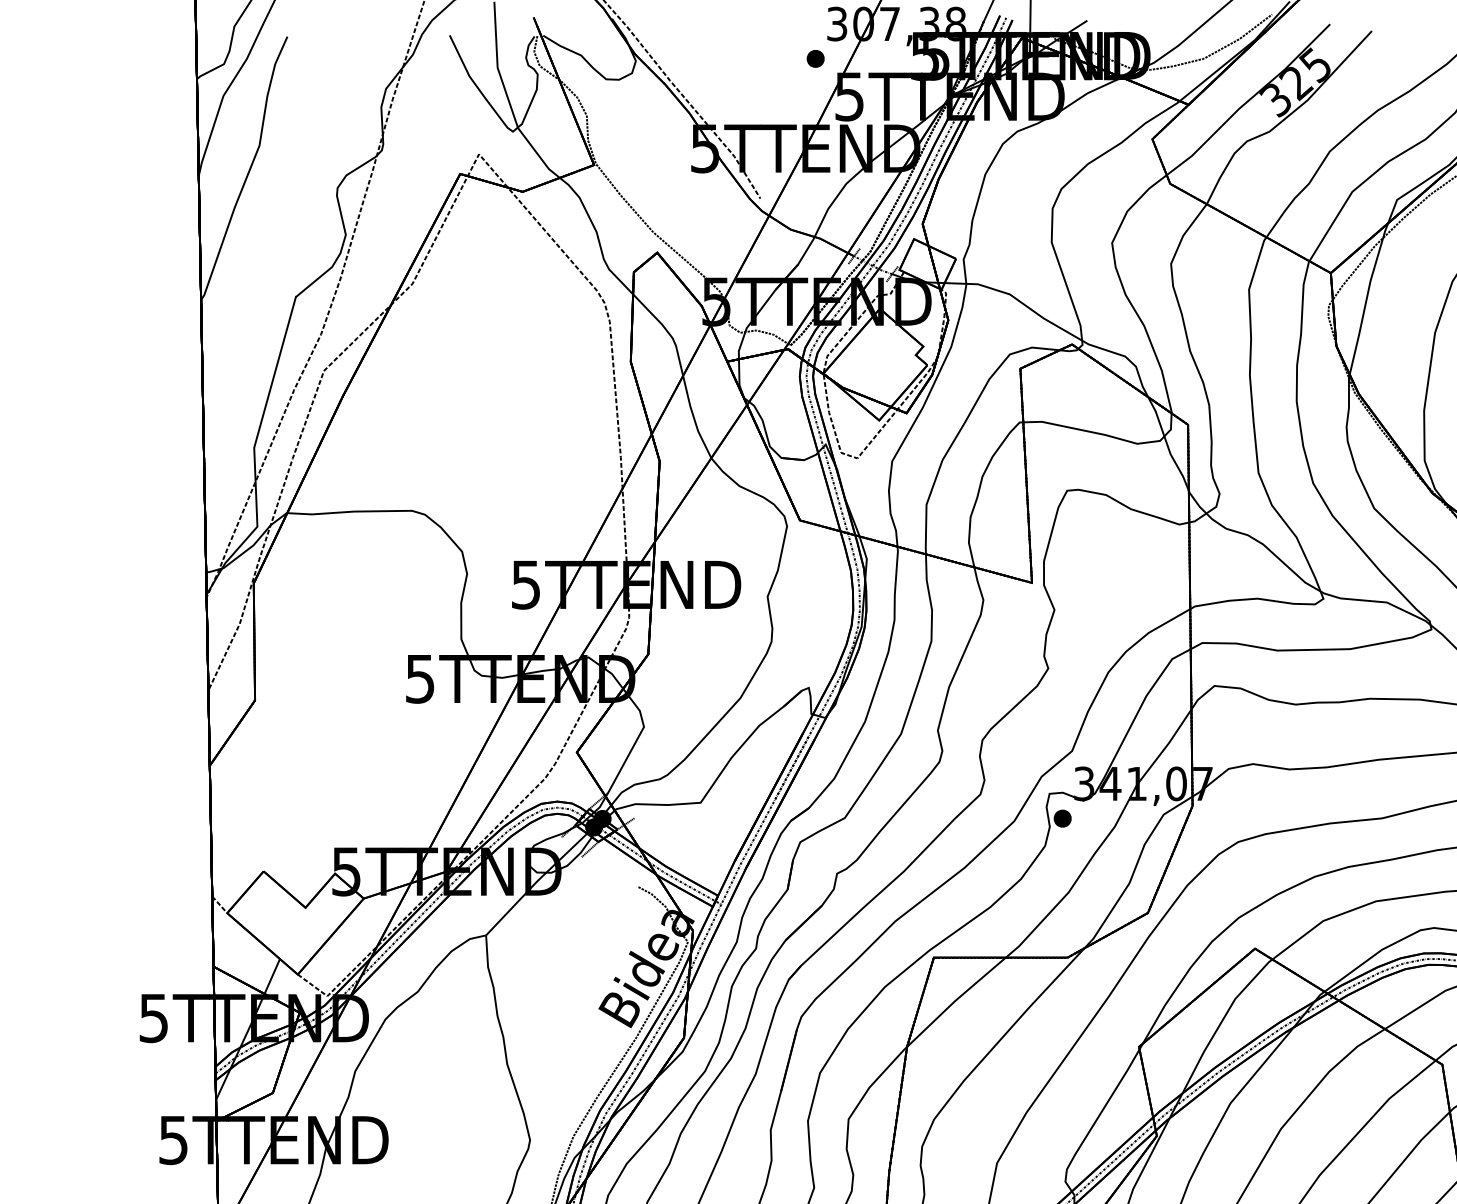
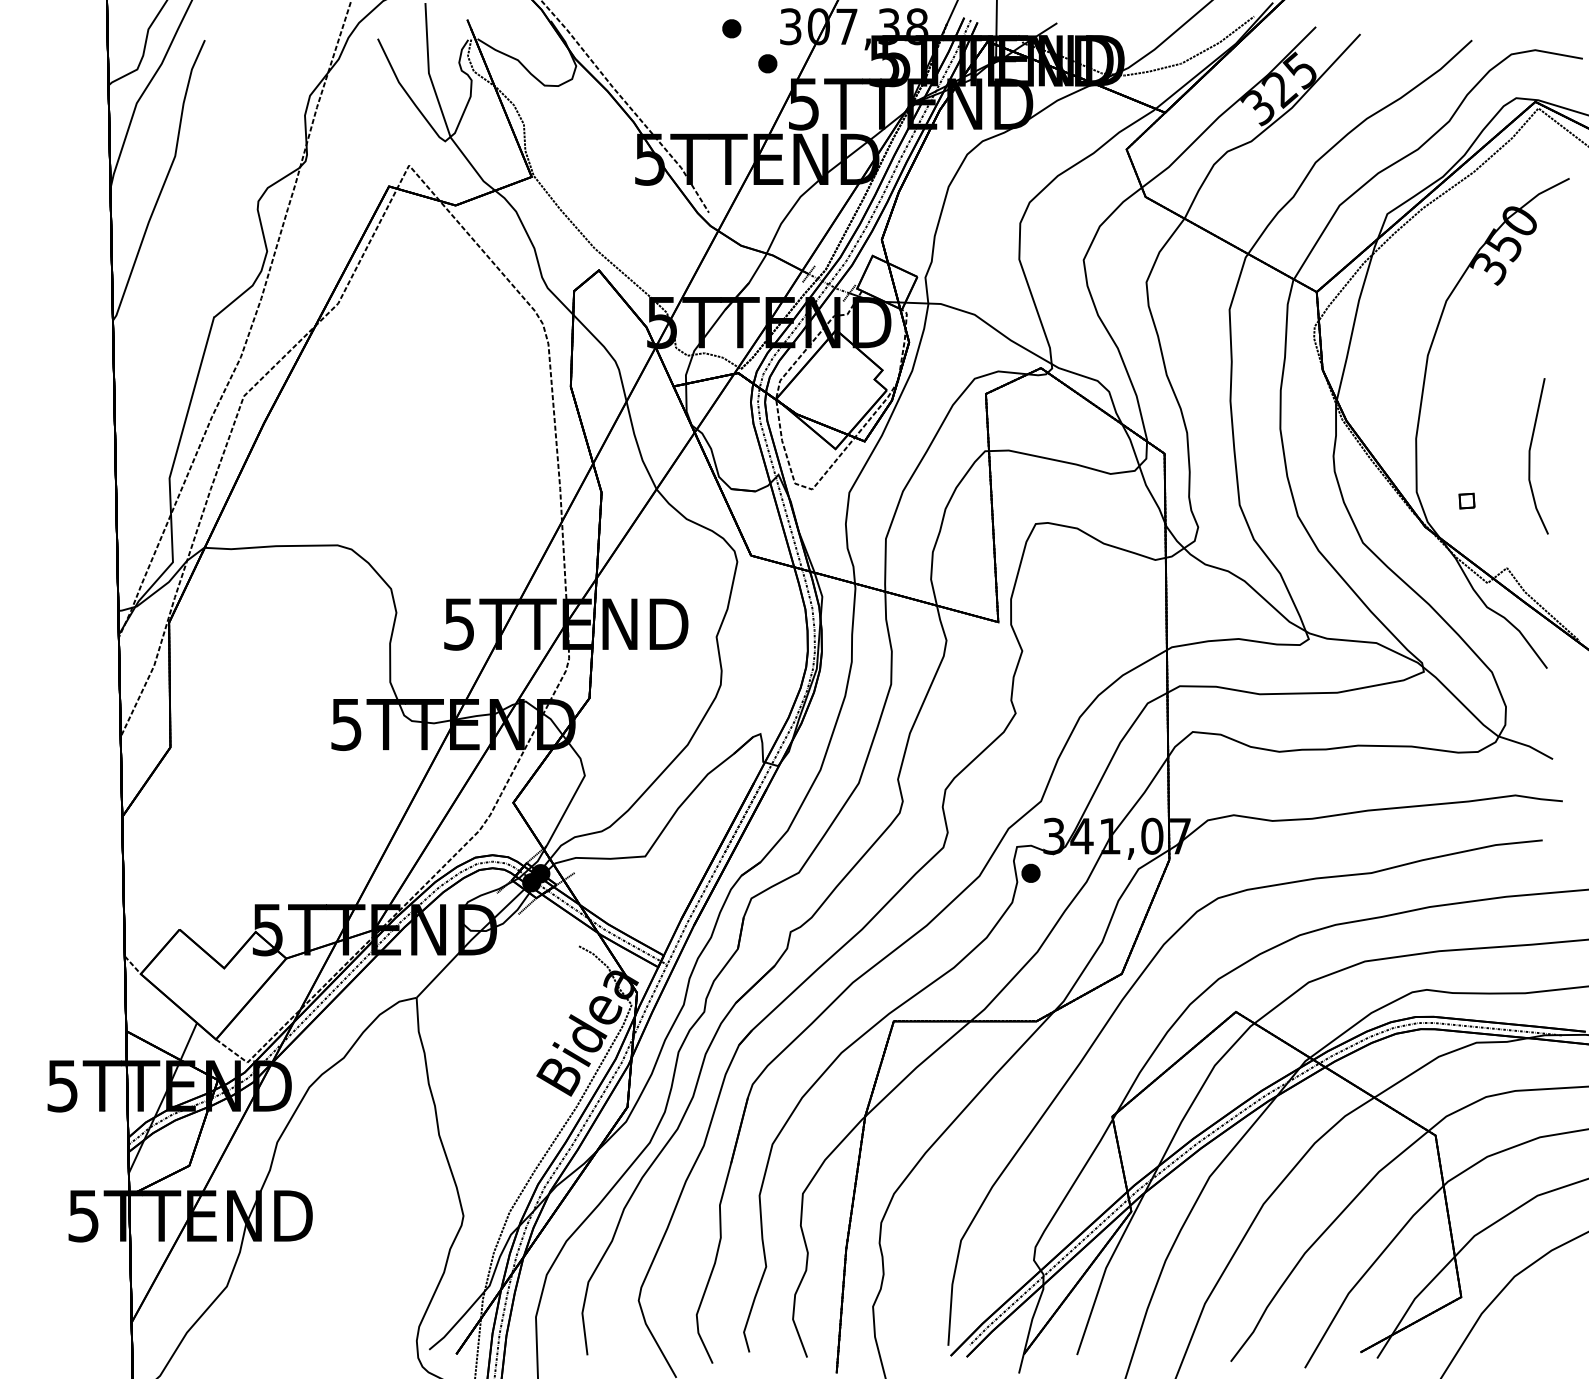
part: (781, 25) -> (731, 28), added

